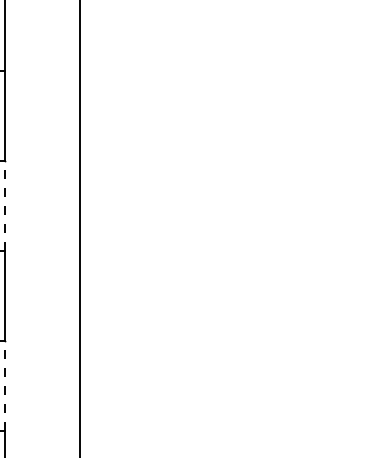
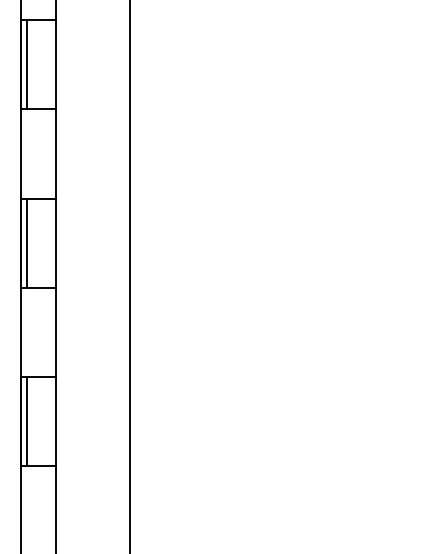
line: (5, 206) -> (56, 243), dashed -> solid
line: (5, 386) -> (56, 421), dashed -> solid

